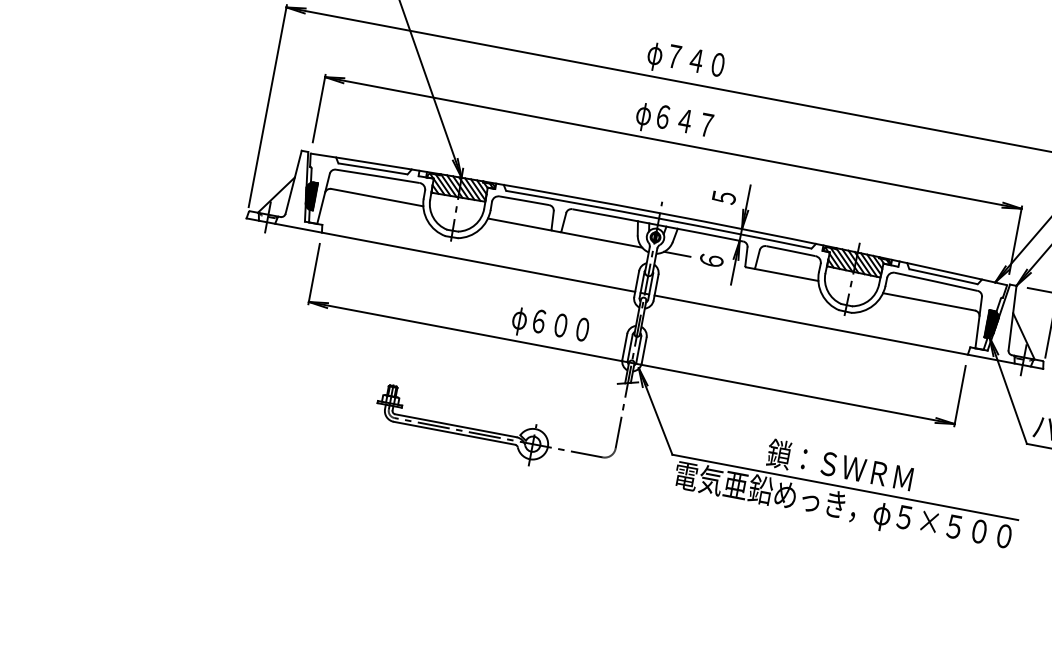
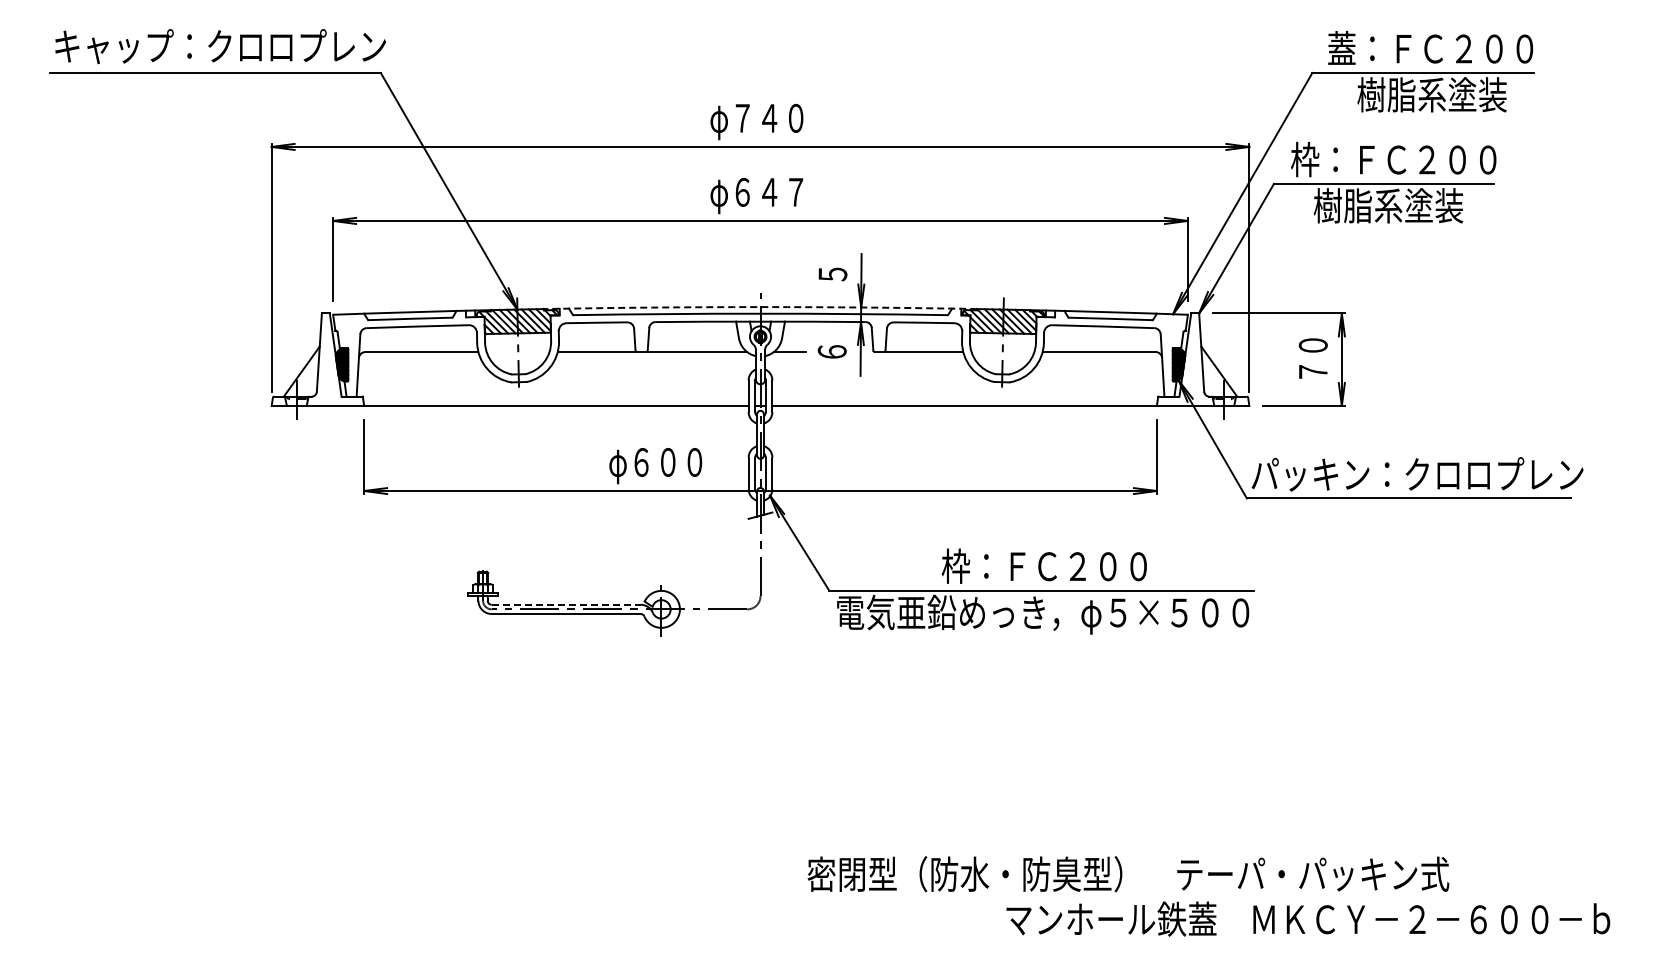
arc: (660, 213) -> (760, 307), solid -> dashed
line: (456, 425) -> (566, 604), solid -> dashed
text: (850, 467) -> (1043, 565), 鎖：ＳＷＲＭ -> 枠：ＦＣ２００

